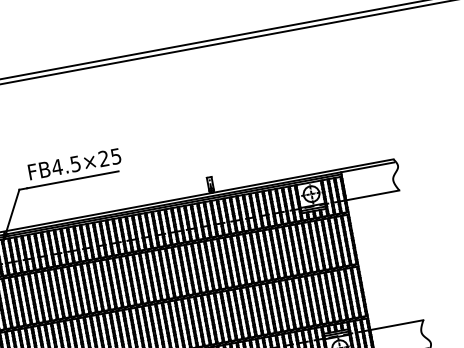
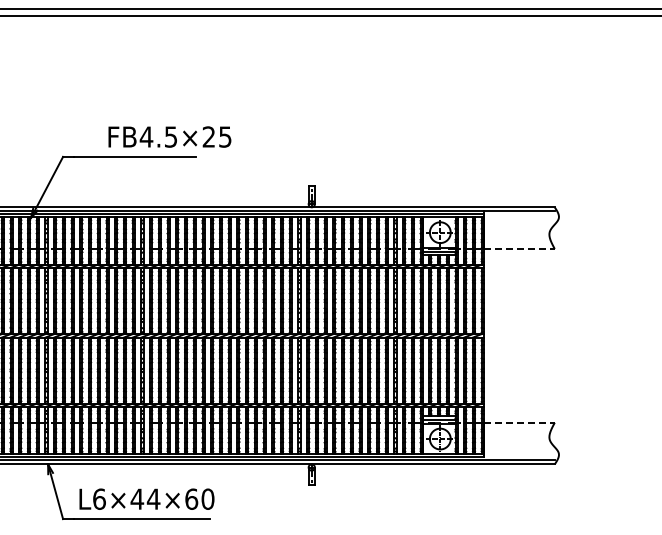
text: (74, 163) -> (169, 136), moved
line: (373, 195) -> (519, 249), solid -> dashed
line: (397, 324) -> (519, 422), solid -> dashed

